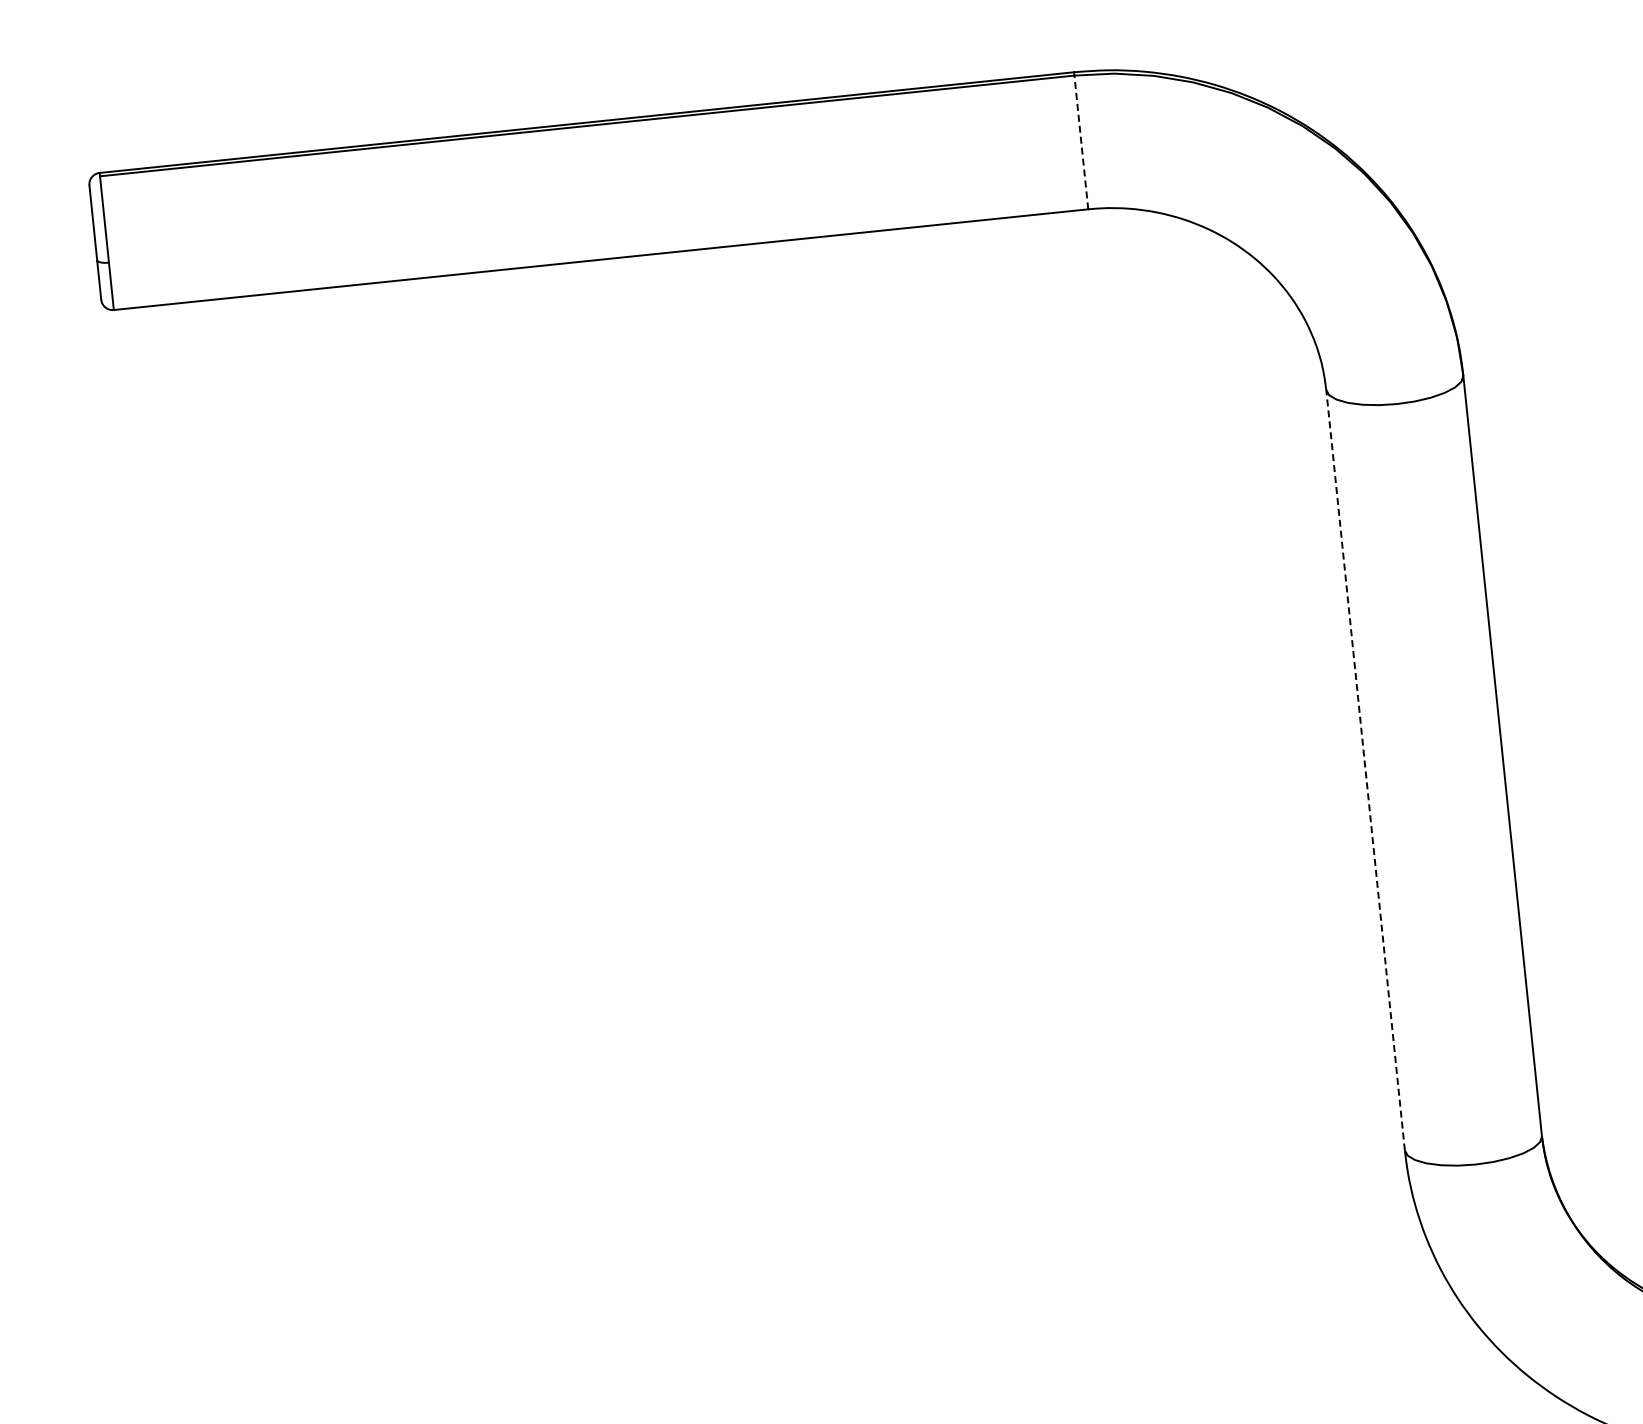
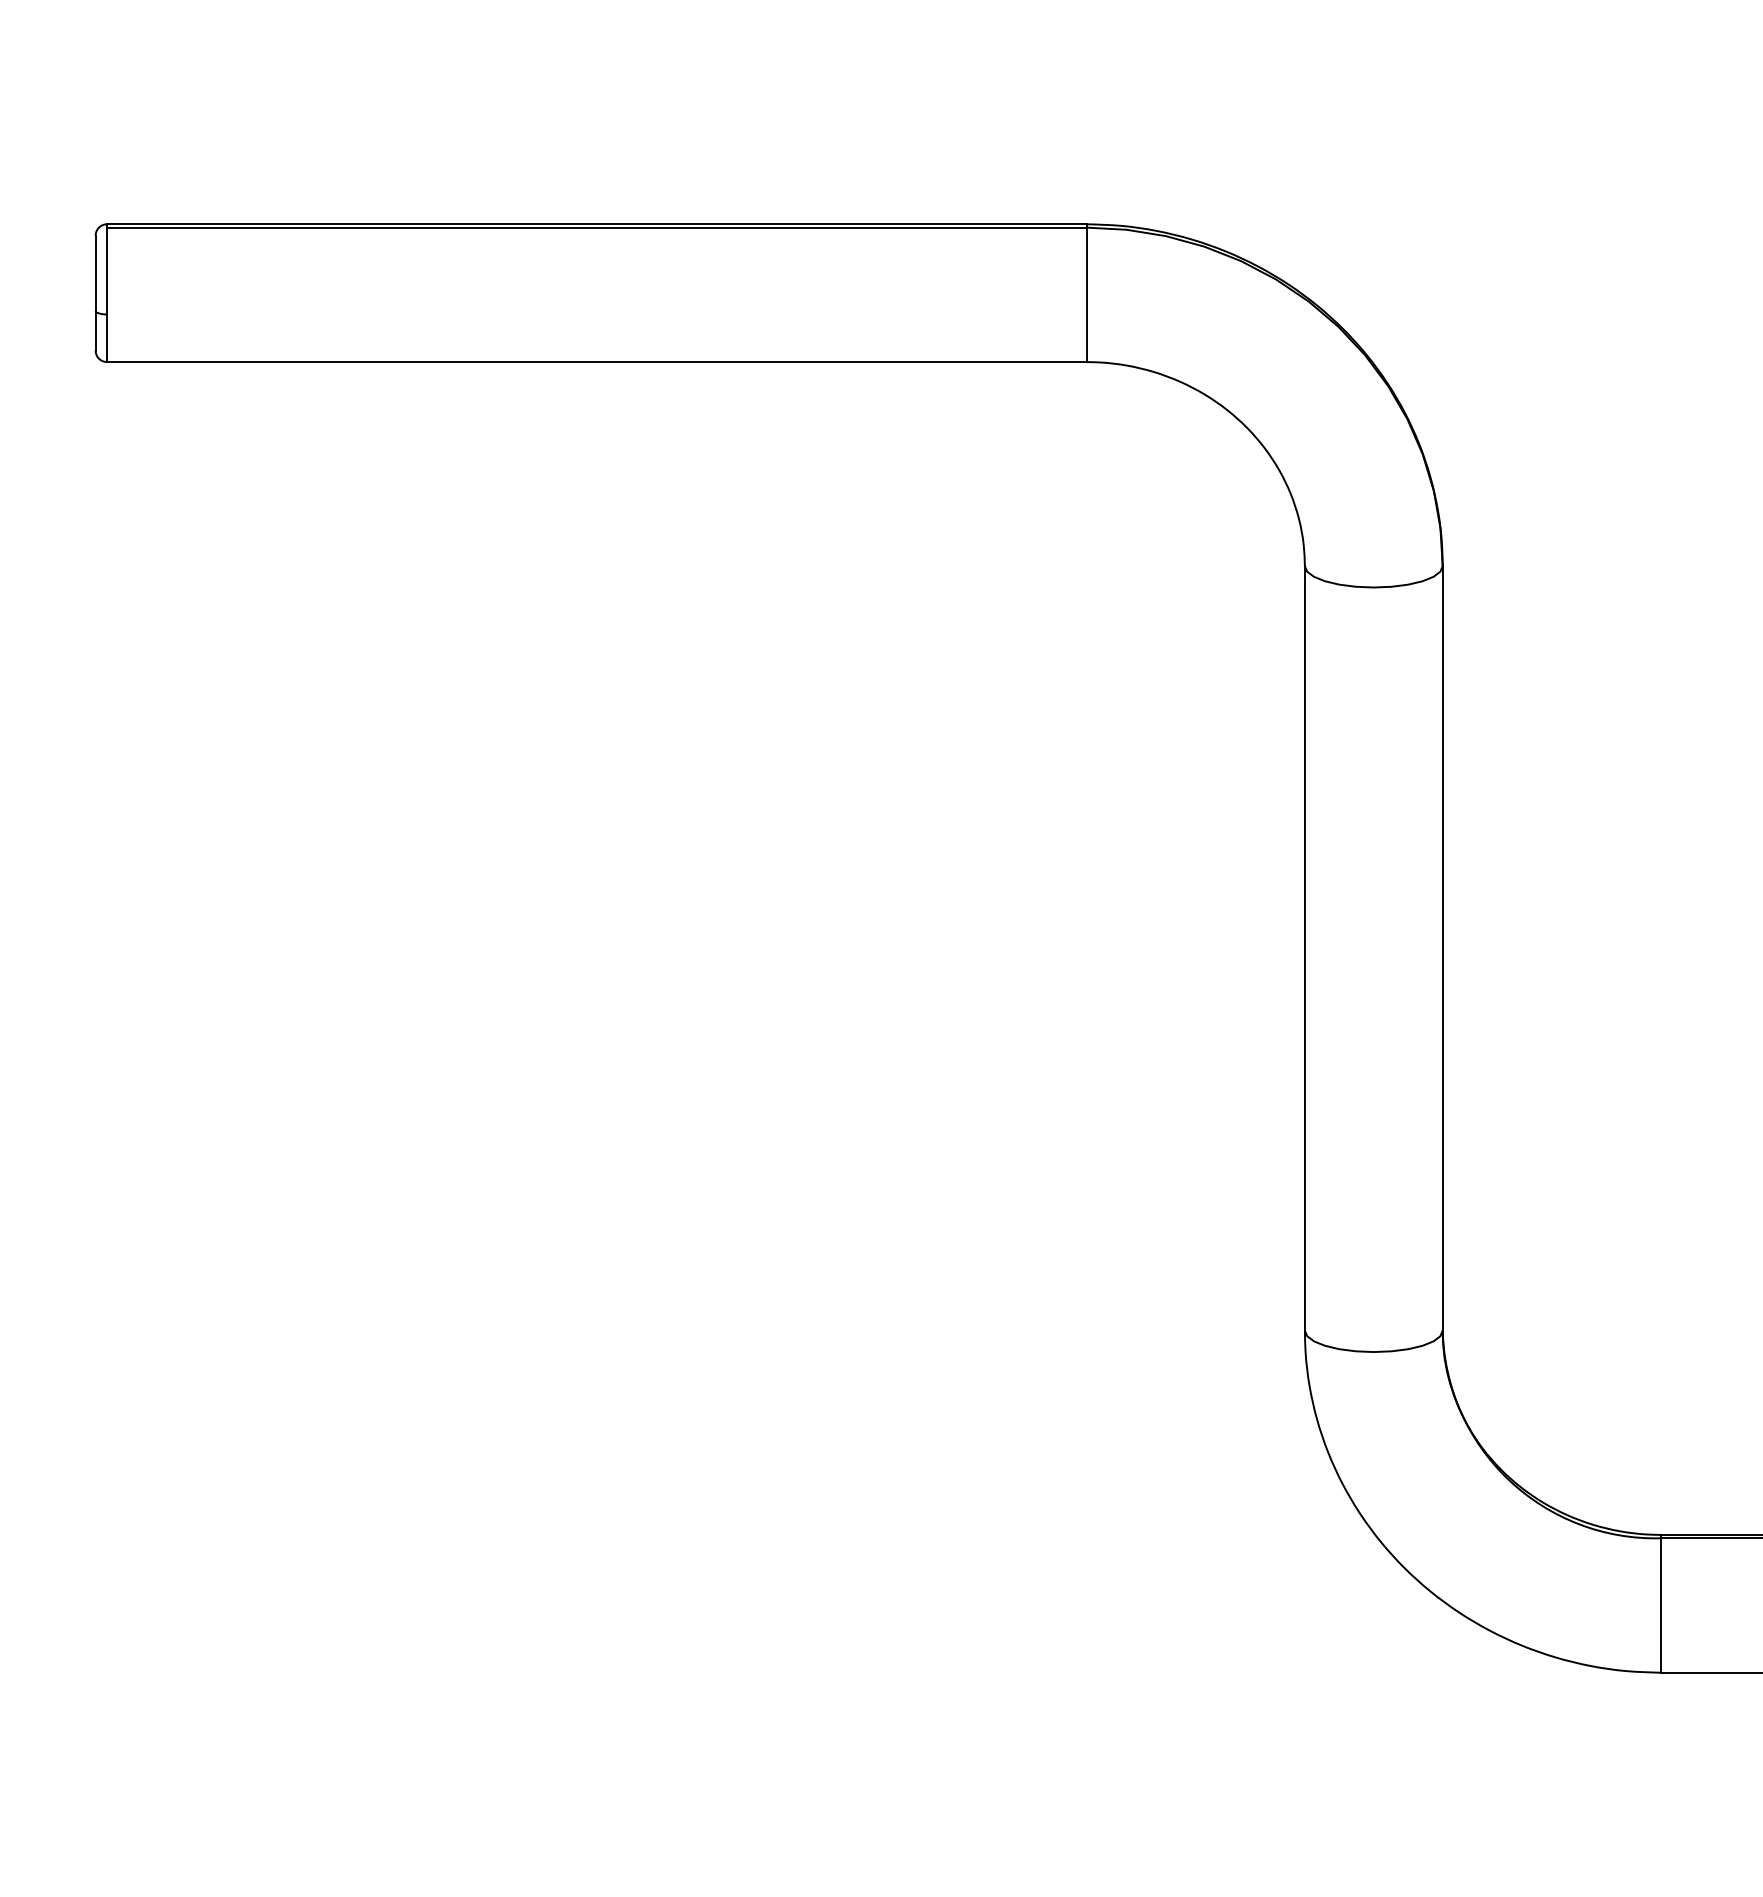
line: (1081, 142) -> (1086, 294), dashed -> solid
line: (1365, 769) -> (1304, 947), dashed -> solid

